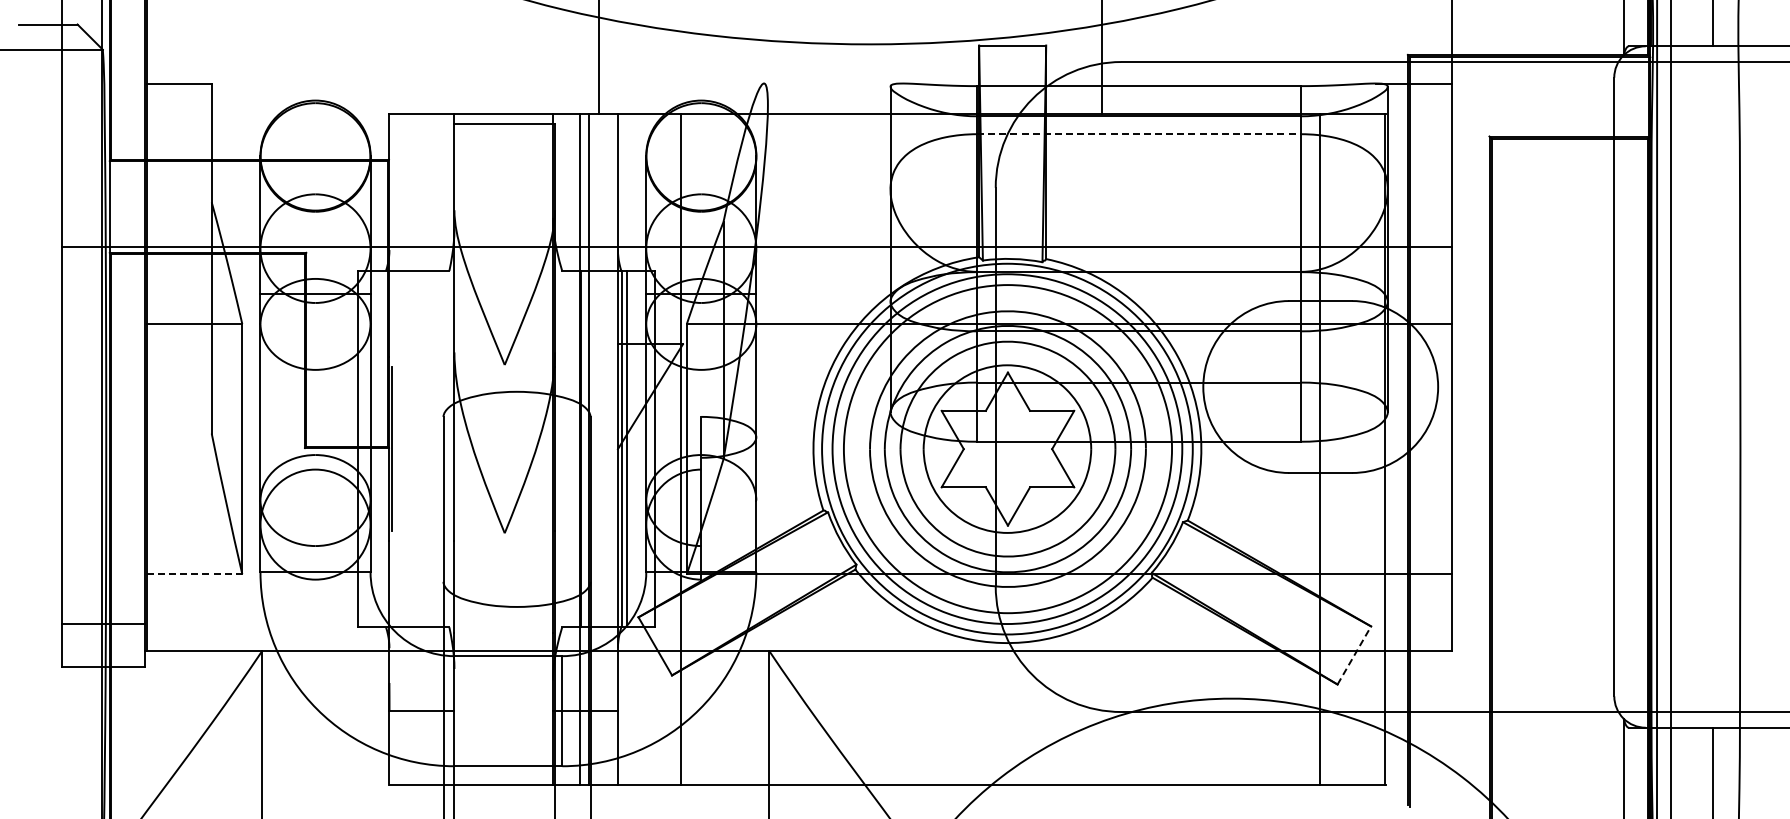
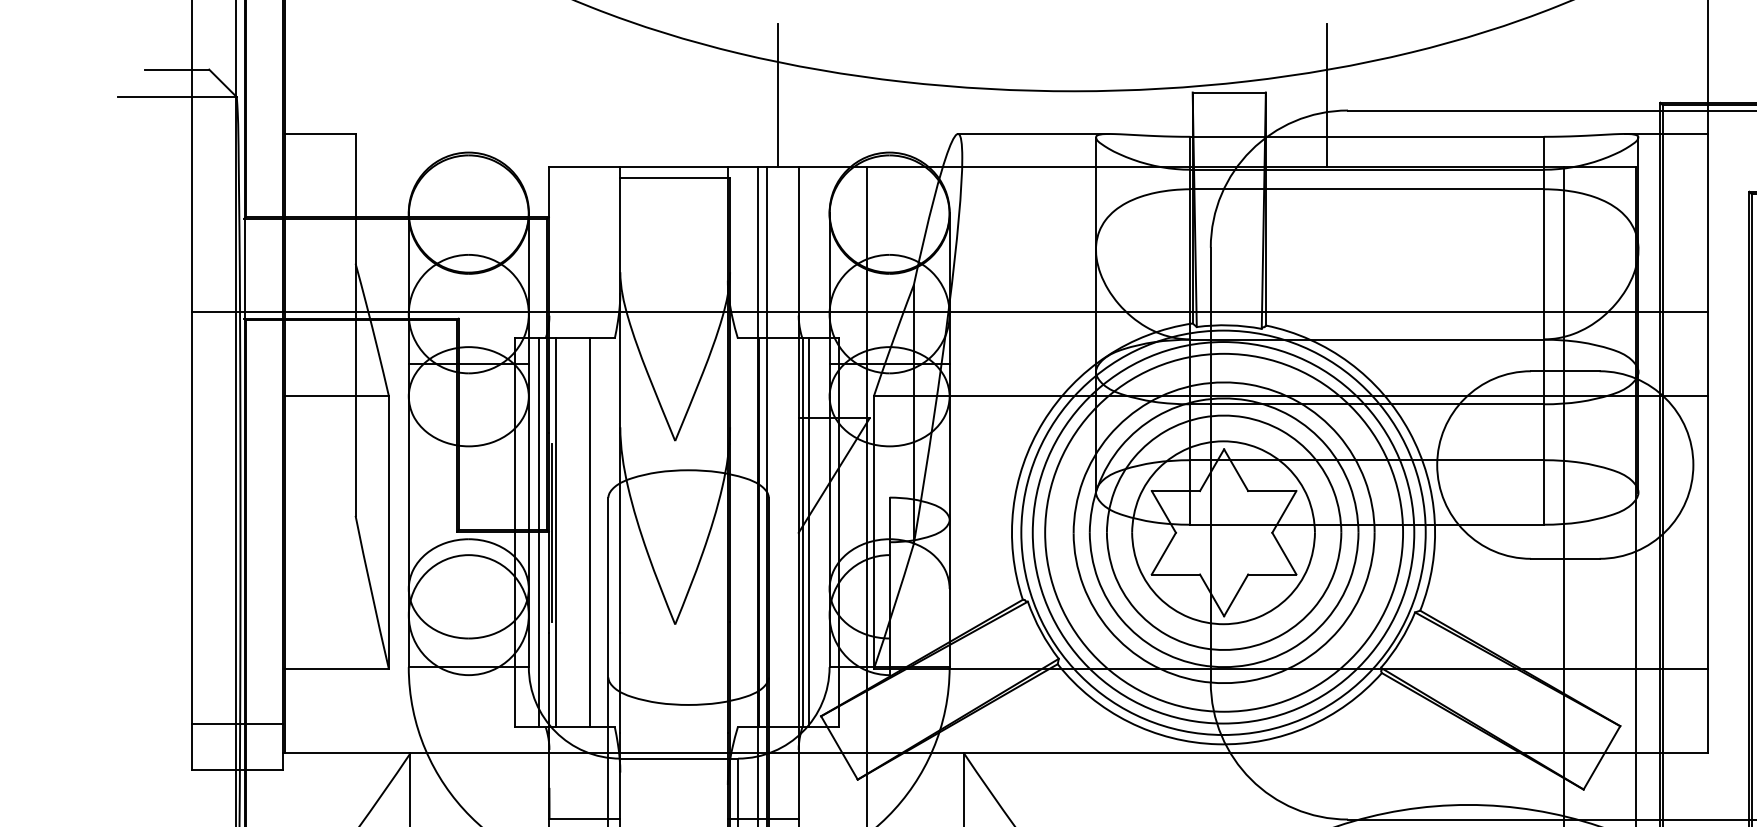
line: (833, 83) -> (1033, 133), added
line: (1139, 134) -> (1367, 189), dashed -> solid
line: (380, 448) -> (539, 532), added
line: (395, 448) -> (556, 532), added
line: (426, 448) -> (589, 532), added
line: (194, 574) -> (336, 669), dashed -> solid
line: (1354, 655) -> (1602, 757), dashed -> solid

